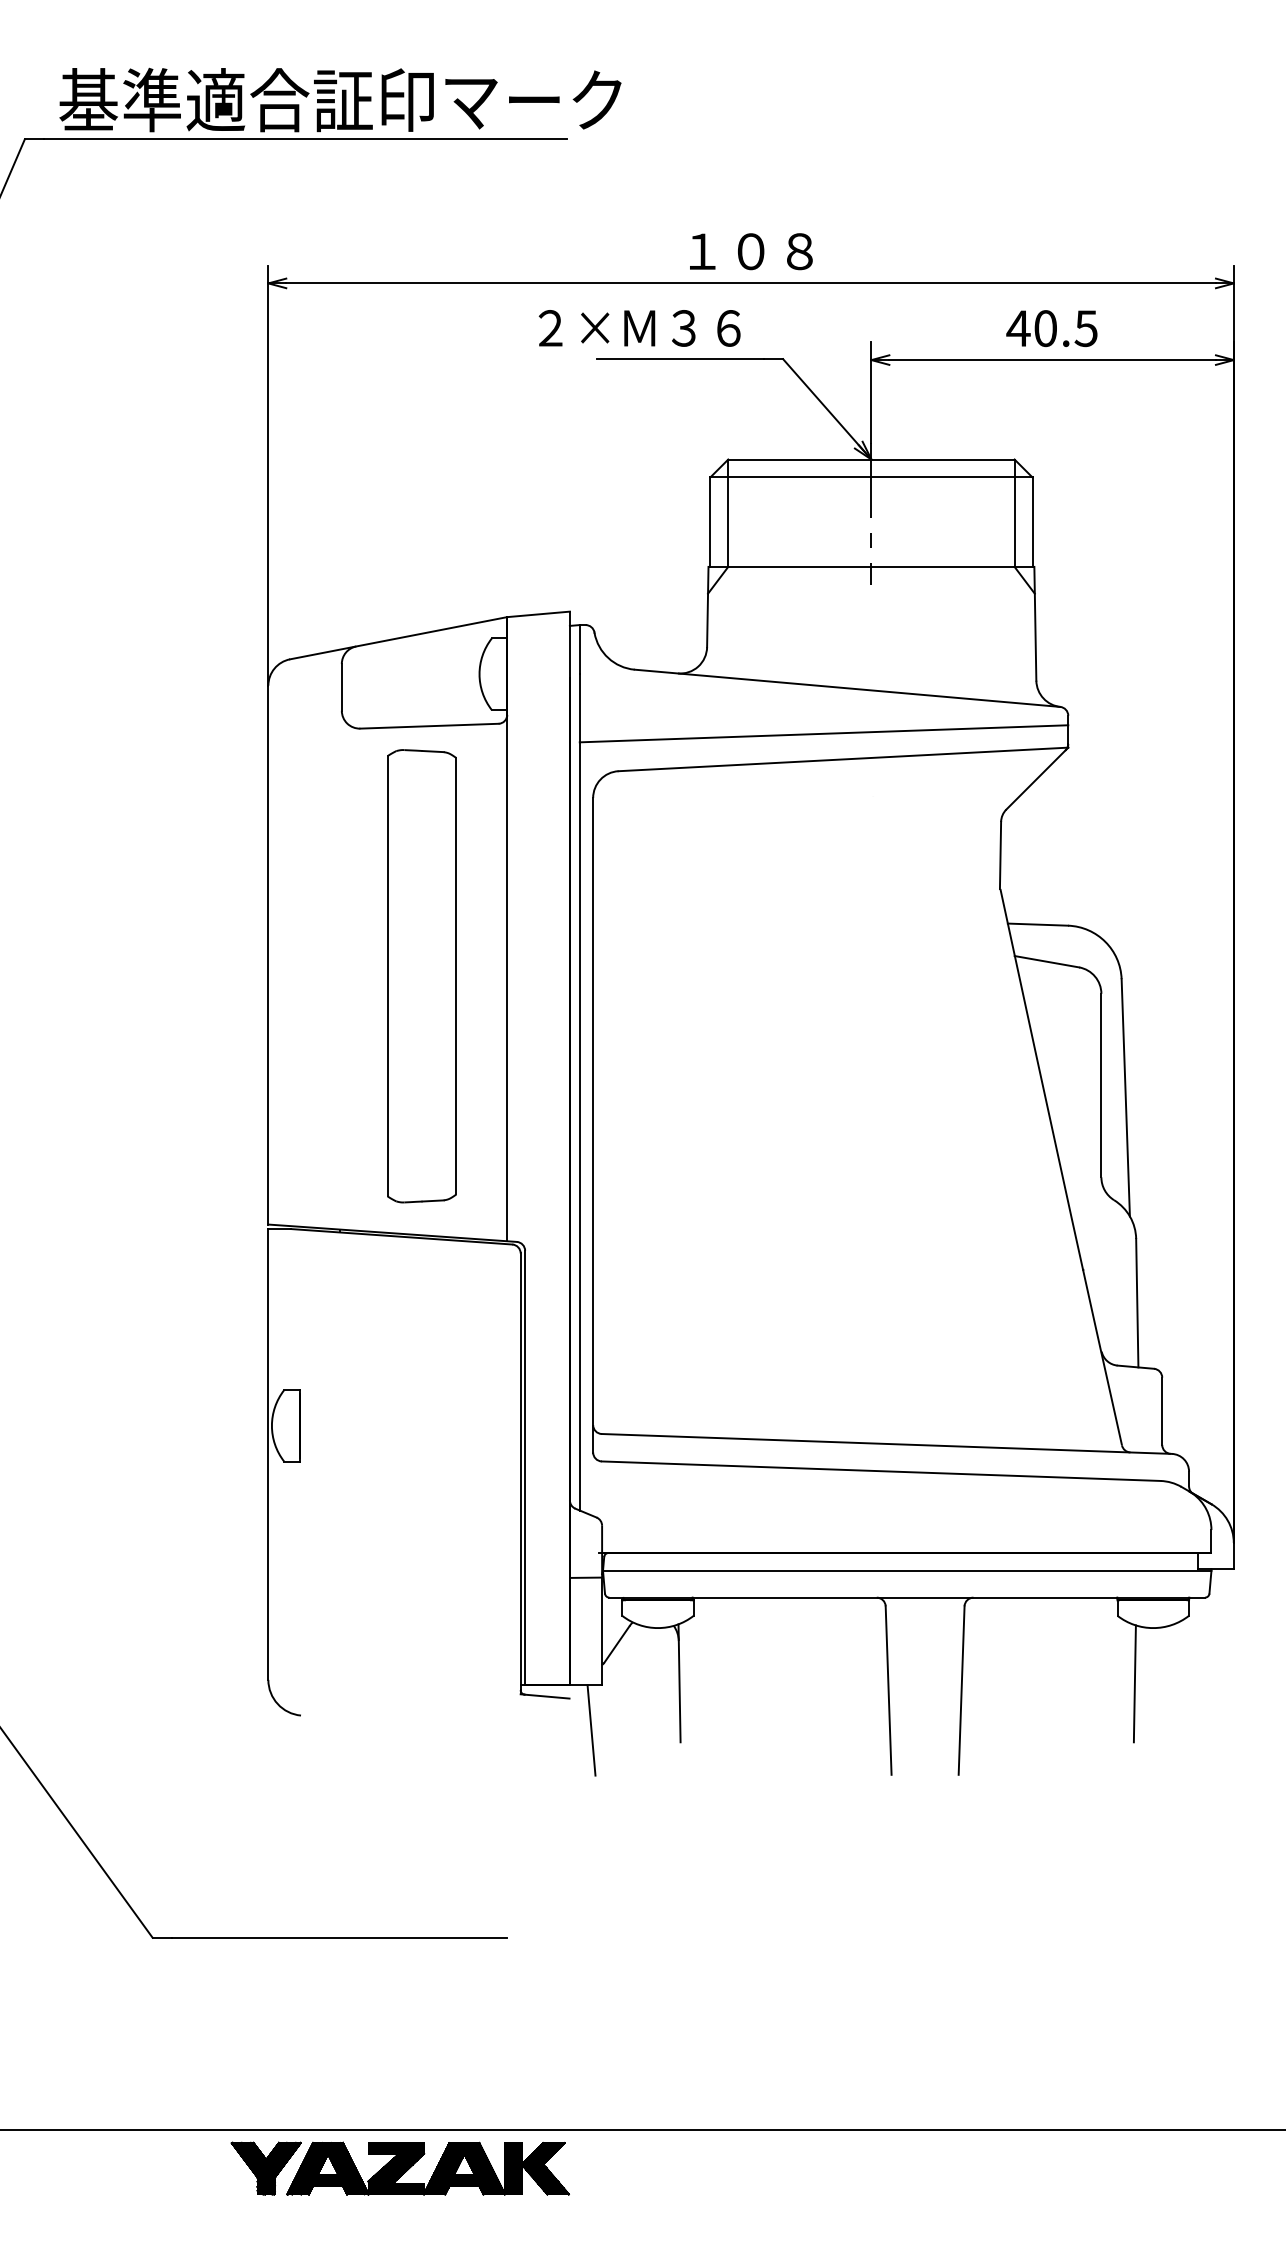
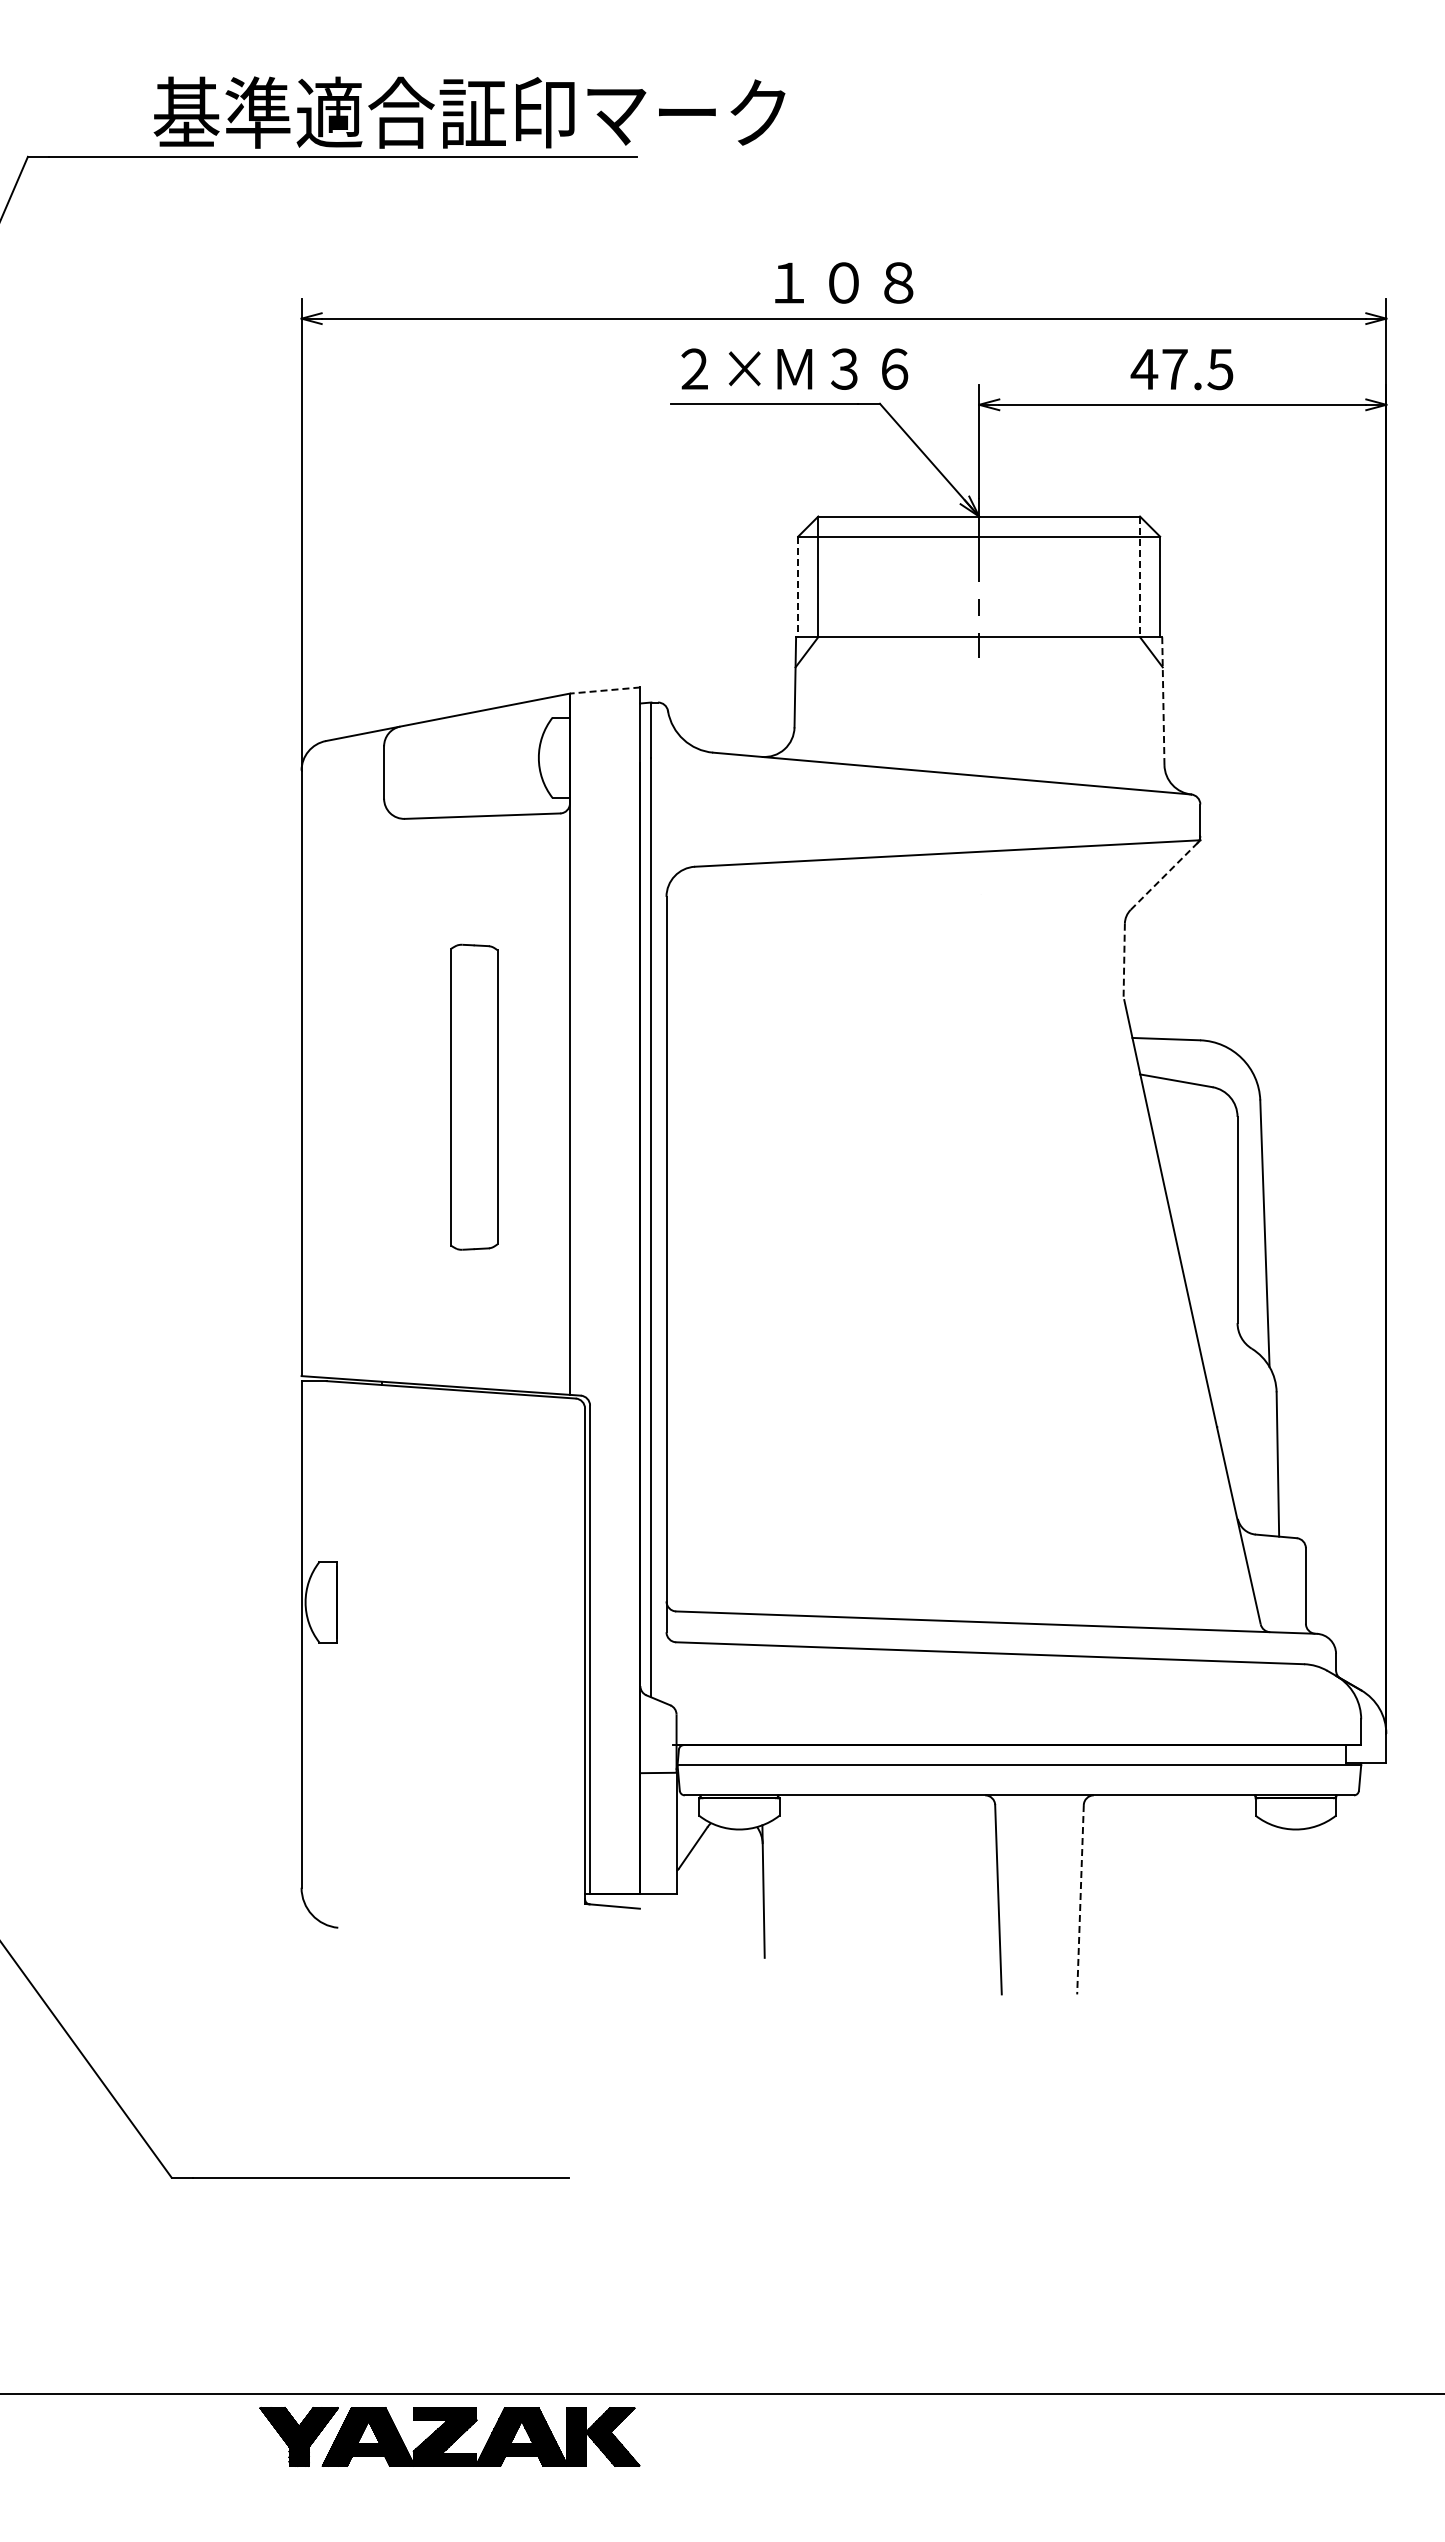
text: (340, 99) -> (469, 112), moved
text: (639, 327) -> (794, 368), moved
text: (1045, 328) -> (1174, 369), 40.5 -> 47.5
line: (1015, 513) -> (1140, 577), solid -> dashed
line: (710, 522) -> (798, 587), solid -> dashed
line: (537, 614) -> (604, 690), solid -> dashed
line: (1035, 624) -> (1163, 701), solid -> dashed
line: (823, 733) -> (925, 824), removed
line: (1036, 779) -> (1164, 876), solid -> dashed
line: (1000, 855) -> (1124, 961), solid -> dashed
part: (422, 976) -> (474, 1097), size x0.6
line: (1135, 1683) -> (1275, 1891), removed
line: (961, 1690) -> (1080, 1899), solid -> dashed
line: (591, 1730) -> (664, 1944), removed

